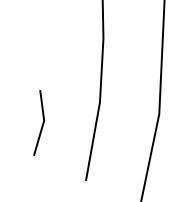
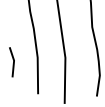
line: (42, 124) -> (13, 62), moved

